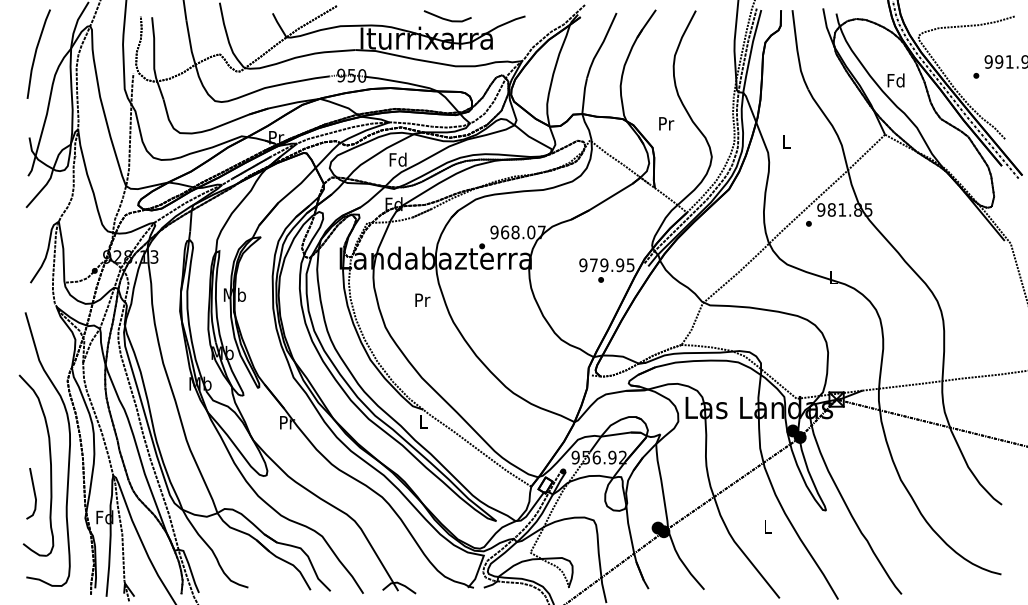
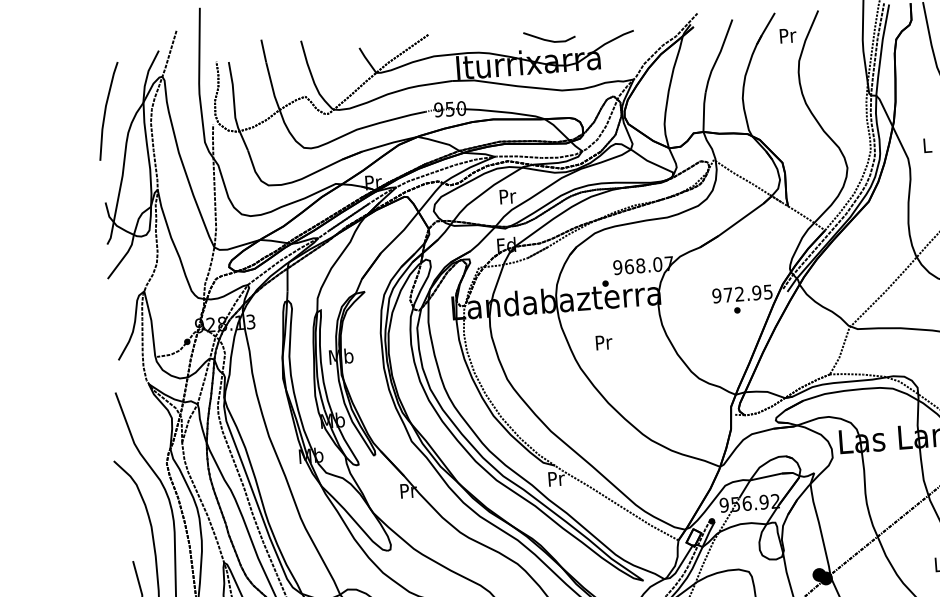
text: (666, 123) -> (788, 35), moved
text: (397, 159) -> (506, 196), Fd -> Pr
text: (604, 265) -> (739, 294), 979.95 -> 972.95
text: (422, 299) -> (603, 341), moved
text: (423, 421) -> (556, 478), L -> Pr

